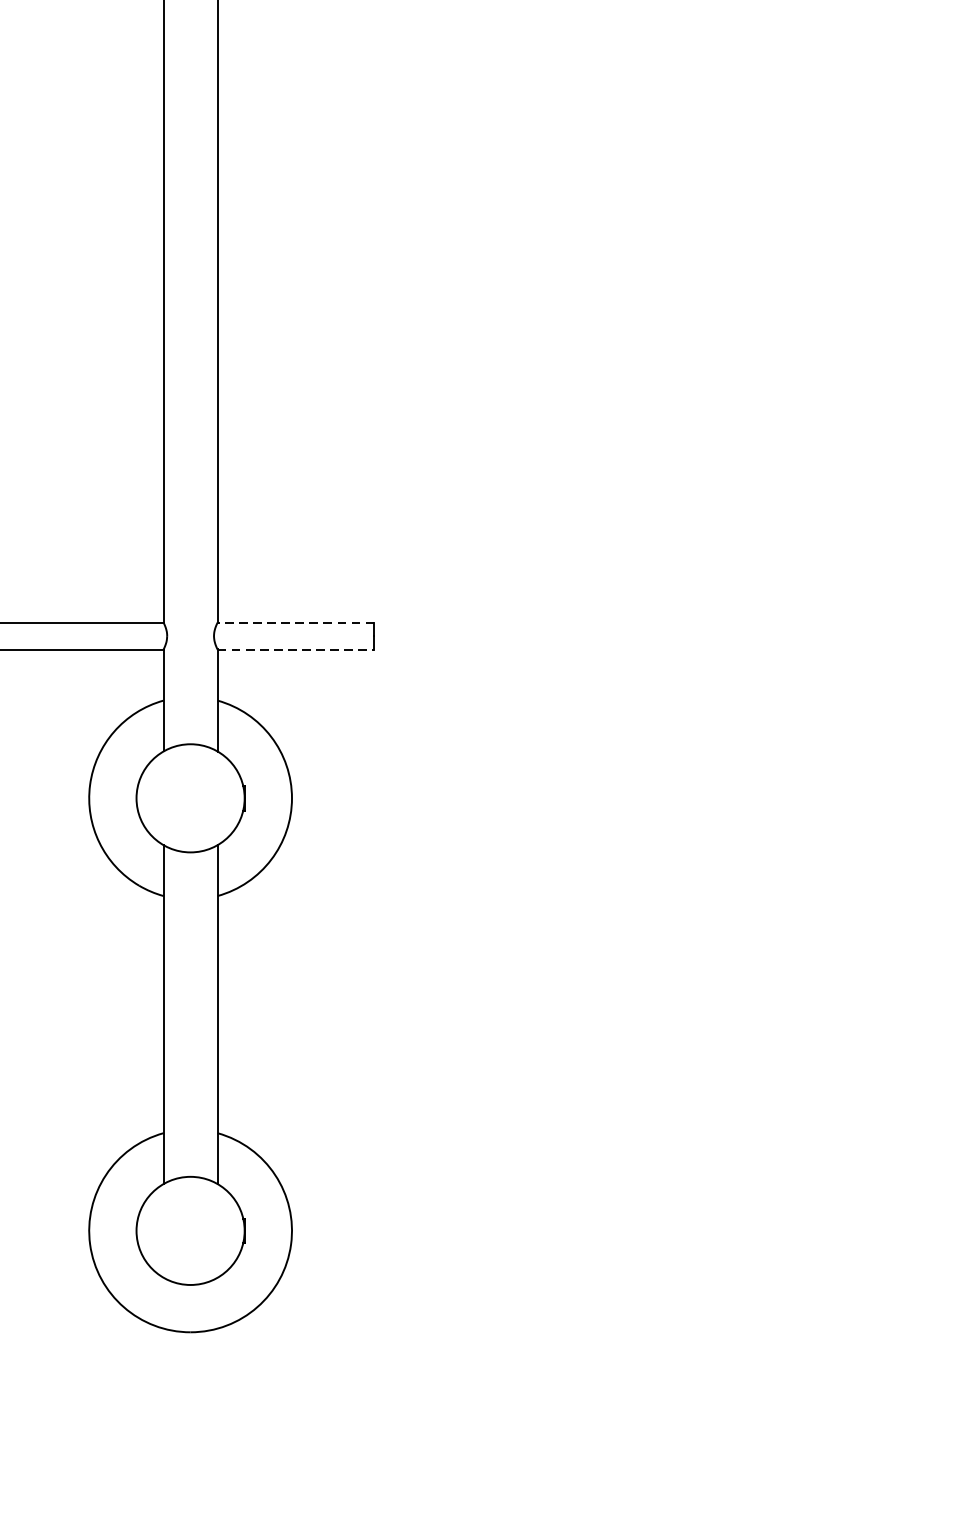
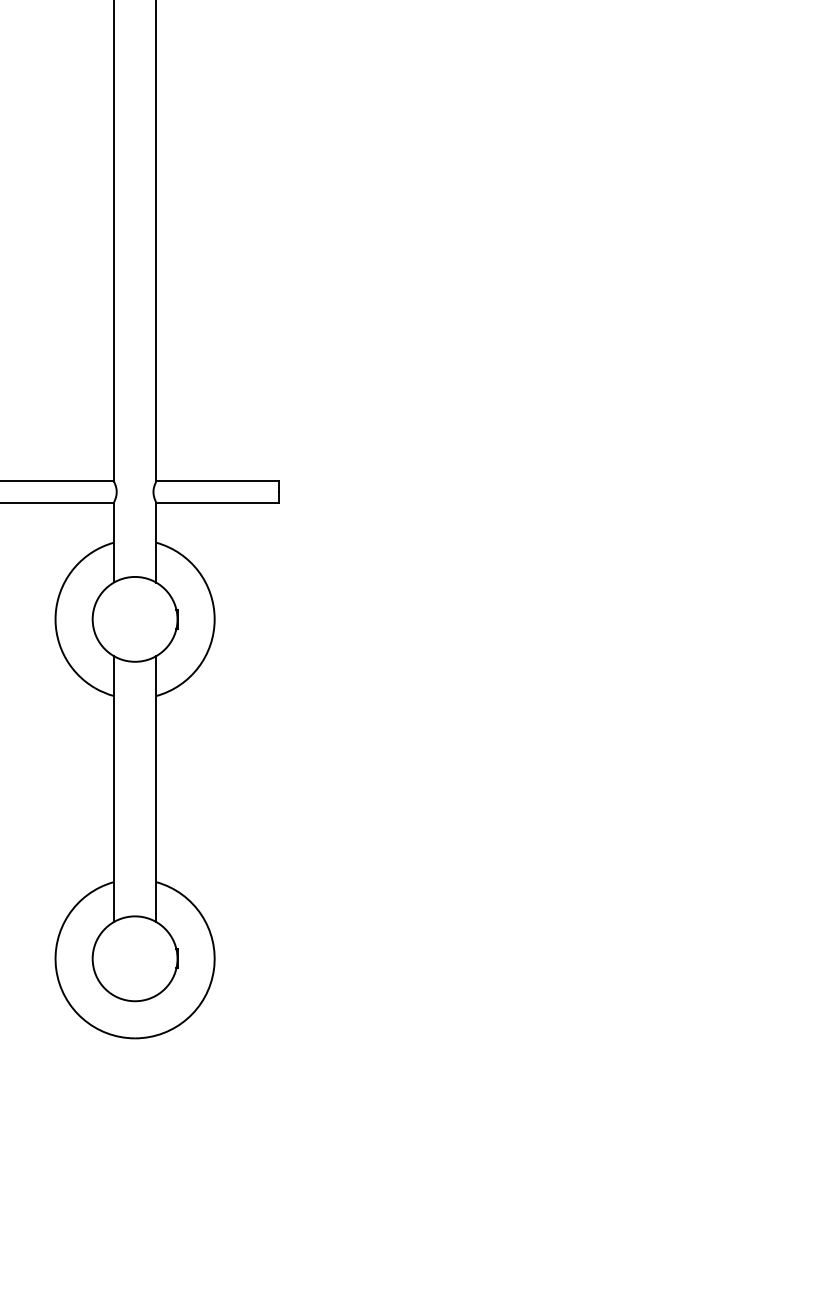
line: (295, 622) -> (217, 481), dashed -> solid
line: (295, 649) -> (217, 502), dashed -> solid

